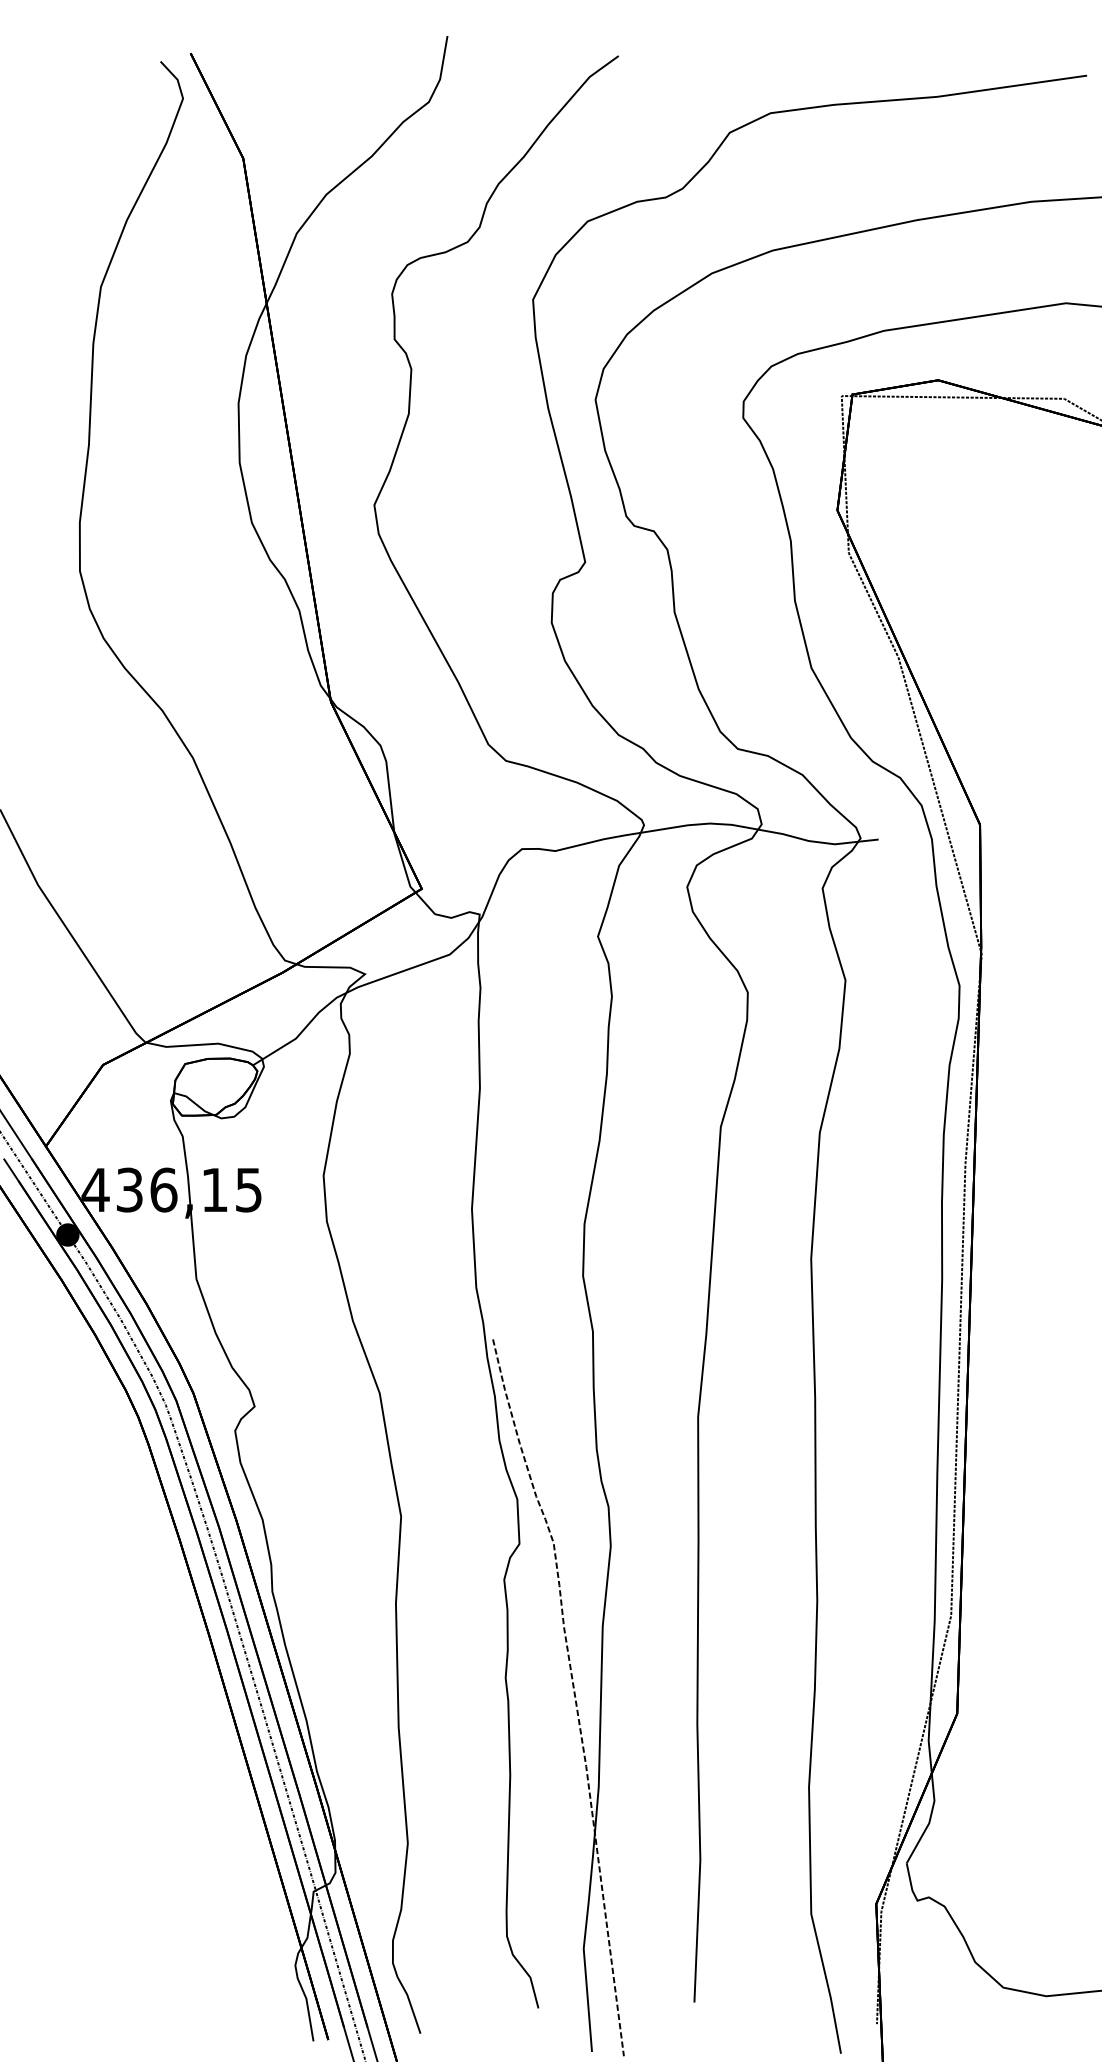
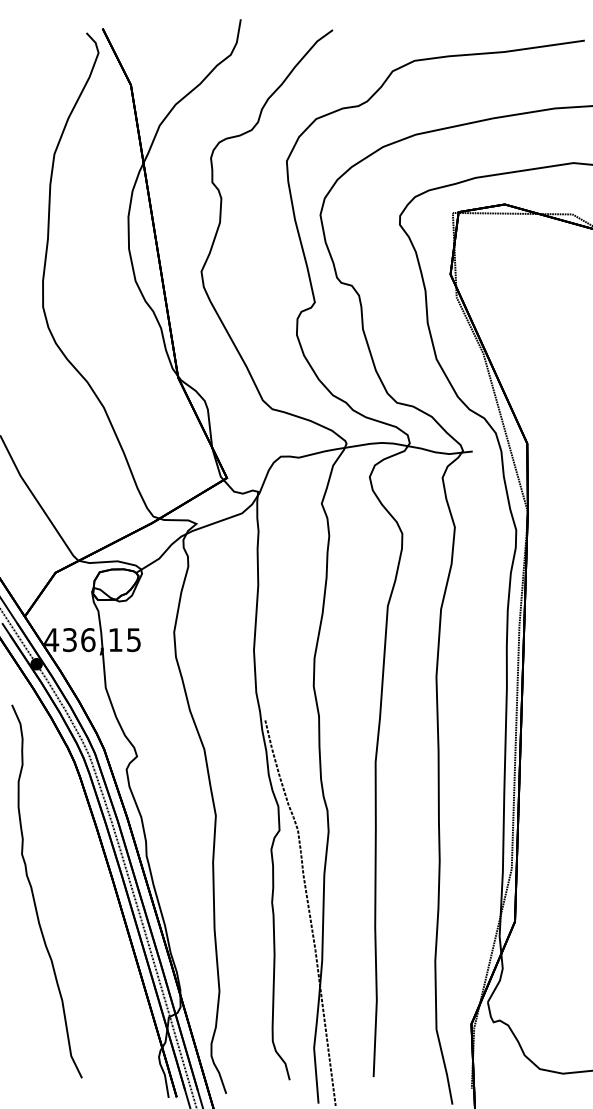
curve: (62, 1657) -> (33, 891), added

